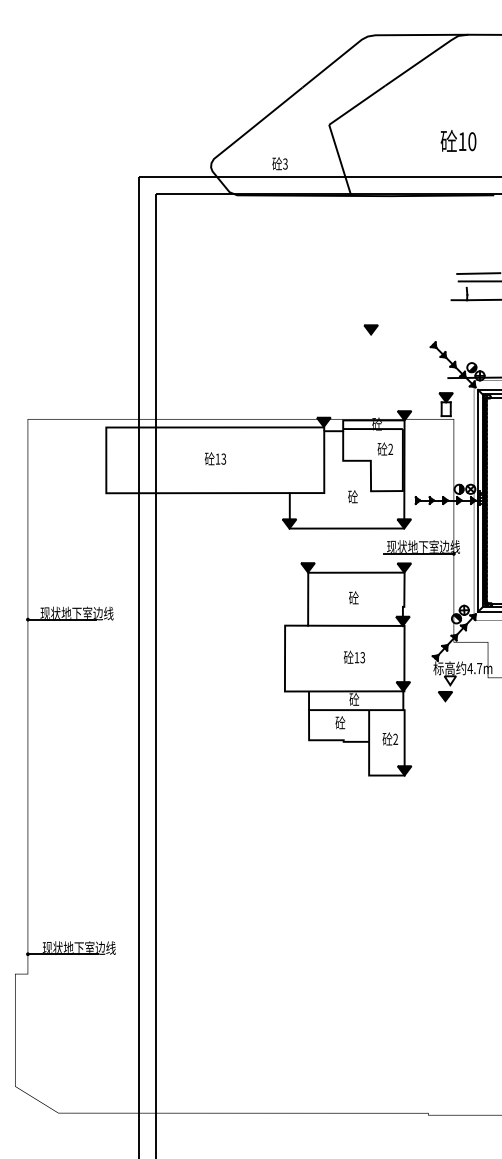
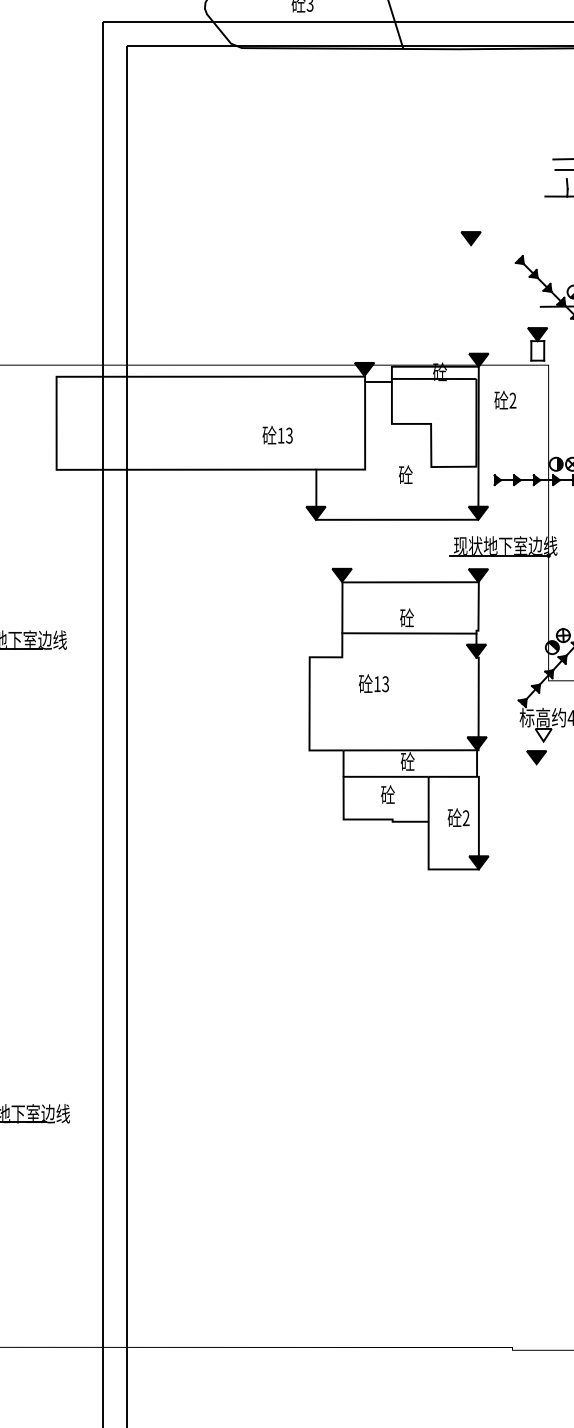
part: (370, 329) -> (470, 238), moved
text: (385, 448) -> (505, 399), moved
text: (215, 458) -> (277, 434), moved
line: (355, 625) -> (409, 632), moved
text: (354, 656) -> (373, 682), moved

